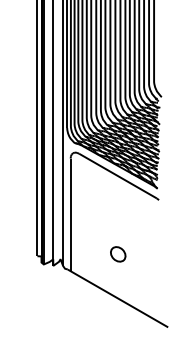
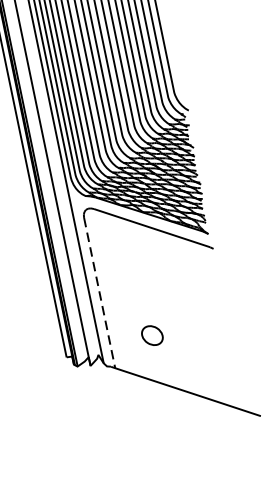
line: (70, 215) -> (99, 293), solid -> dashed
part: (118, 254) -> (152, 335), moved

